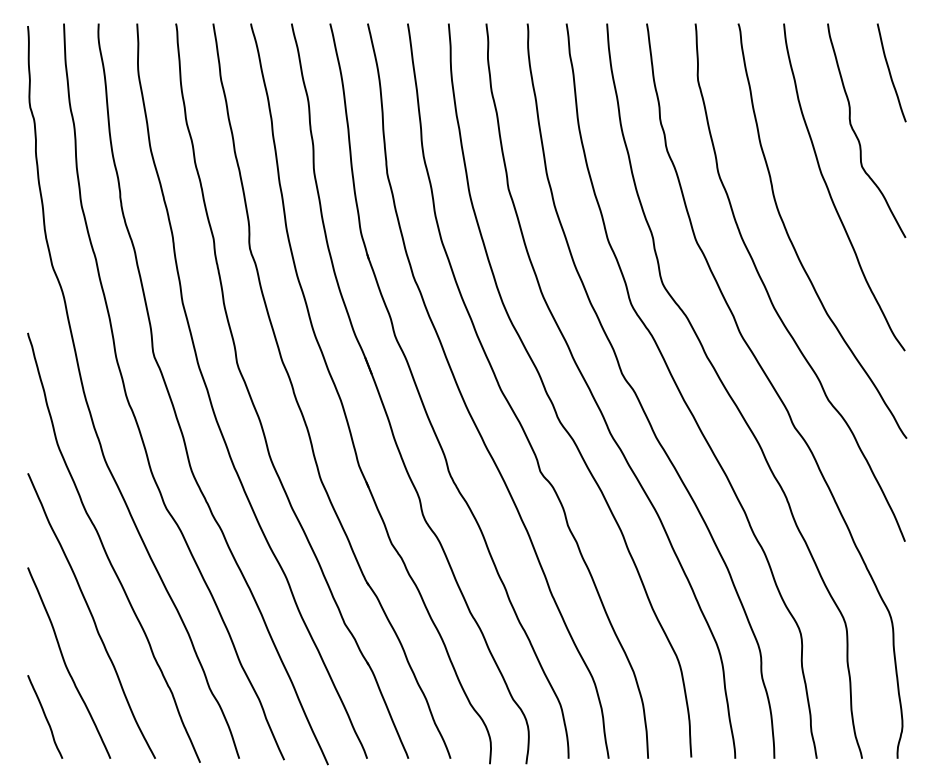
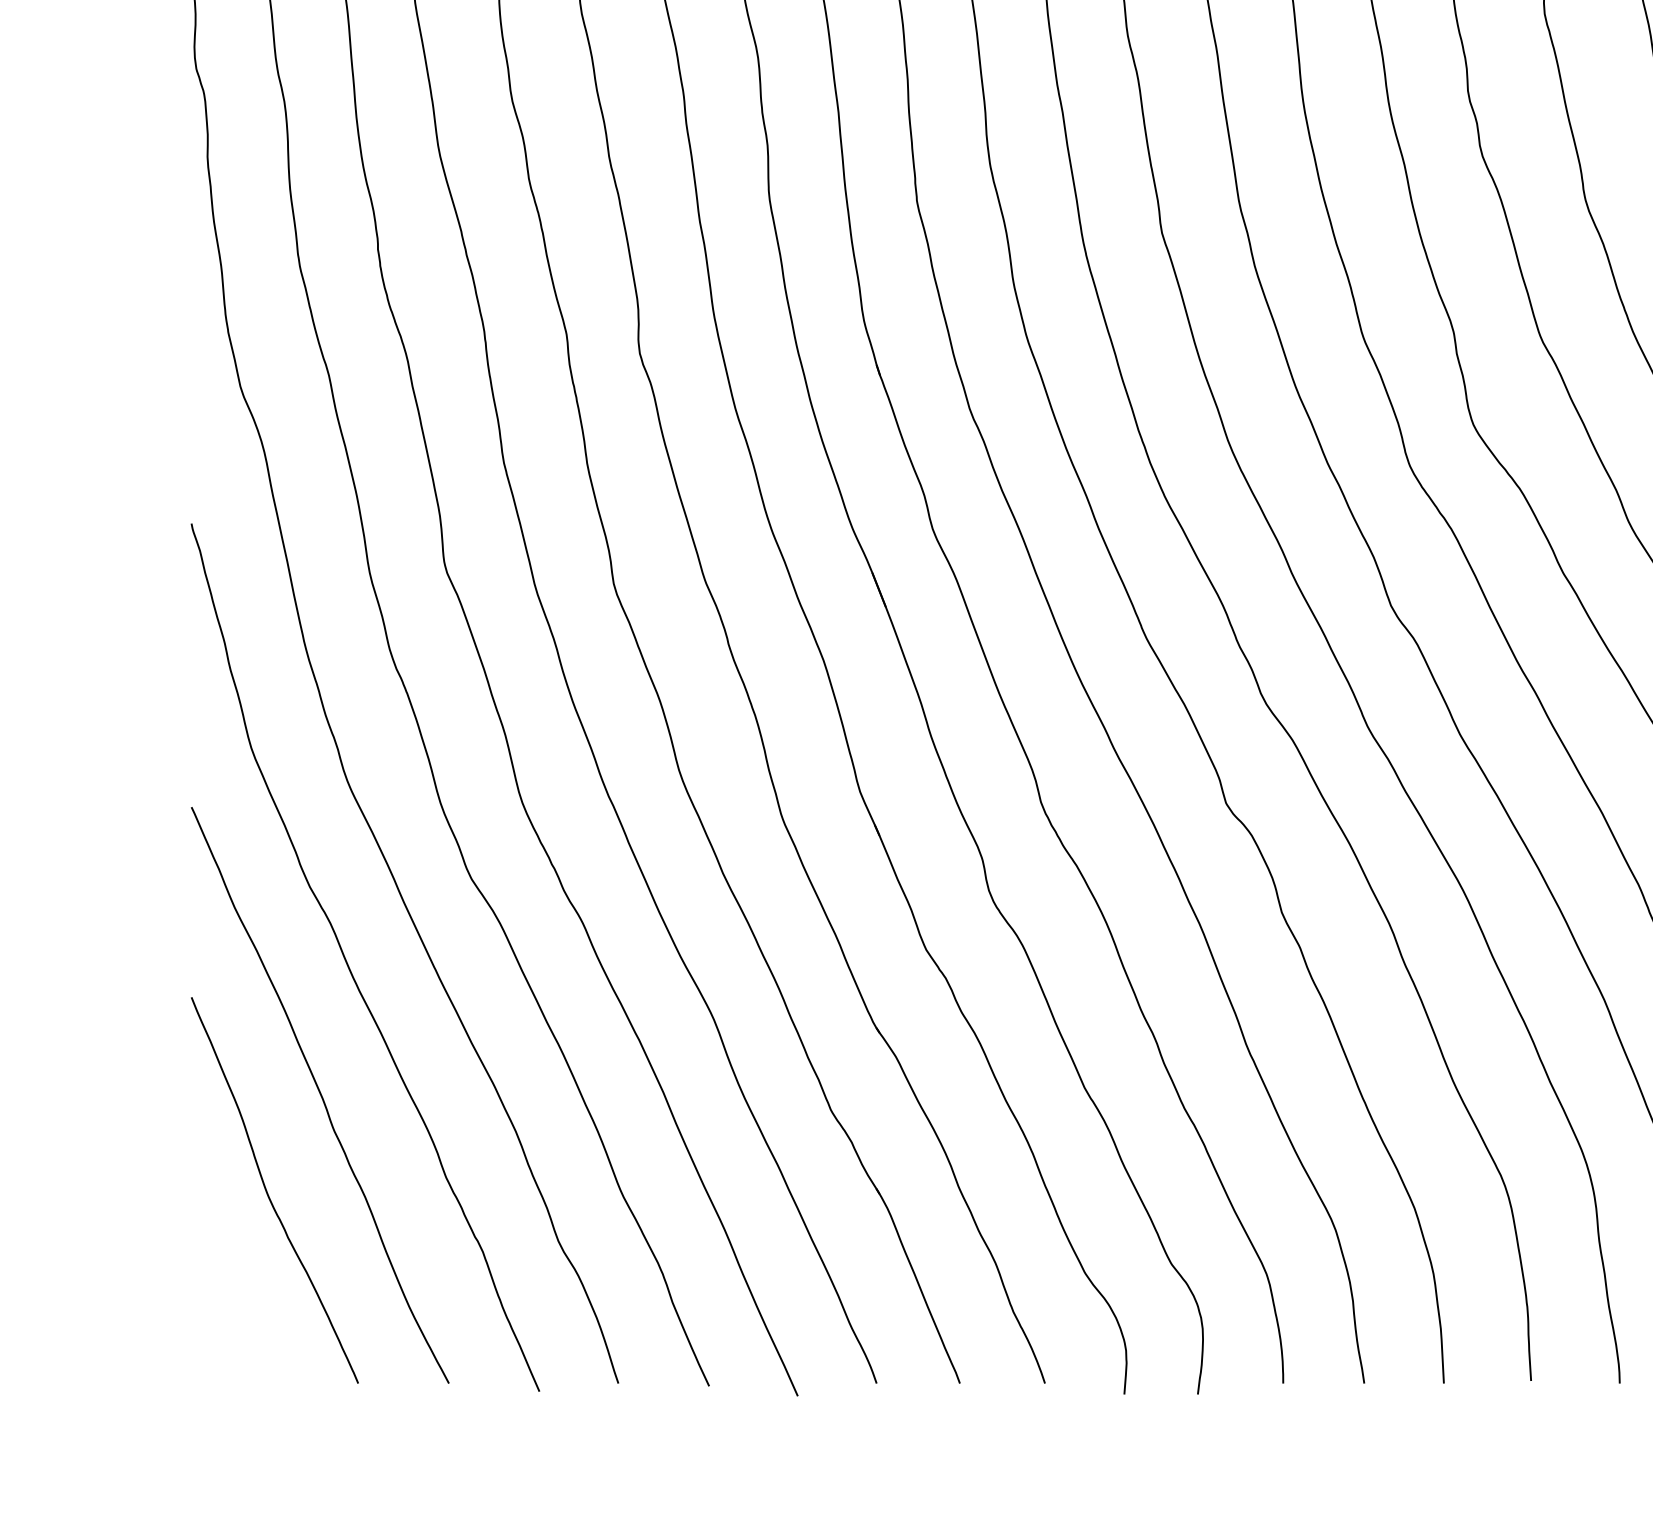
curve: (45, 716) -> (226, 1298), removed

